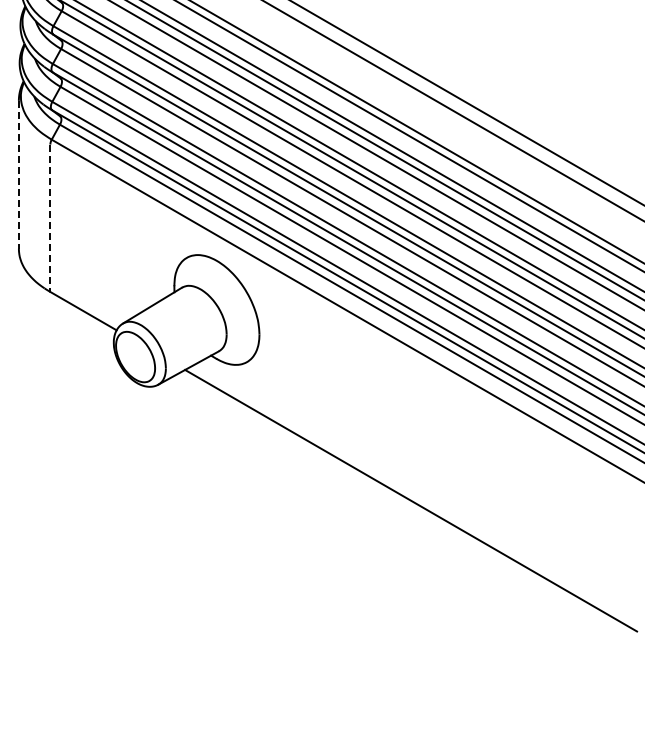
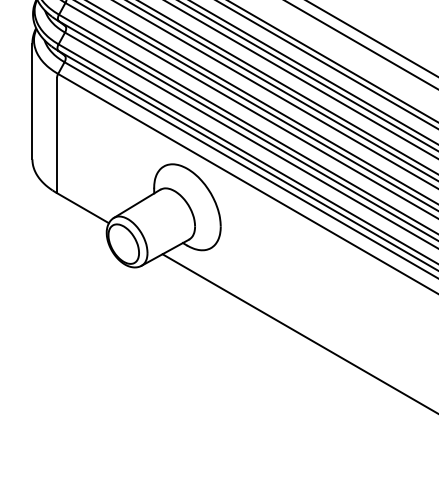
line: (18, 174) -> (32, 101), dashed -> solid
line: (50, 218) -> (57, 135), dashed -> solid

